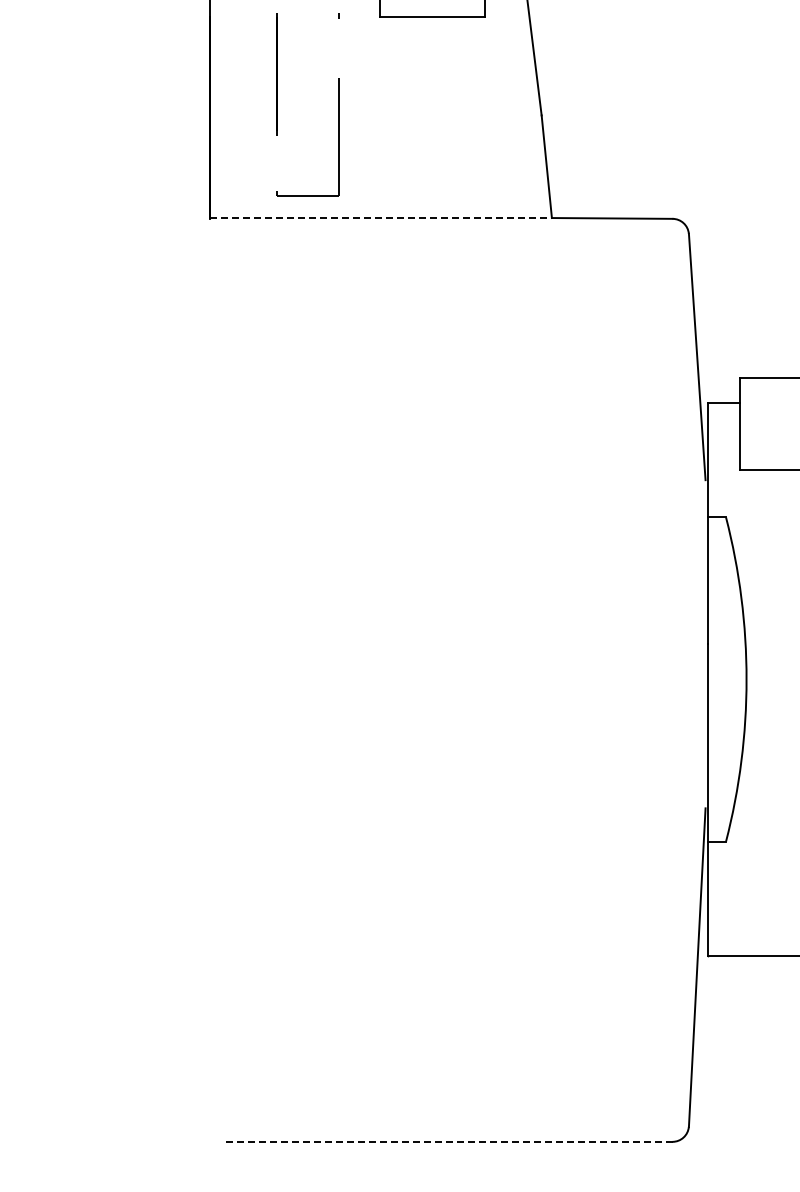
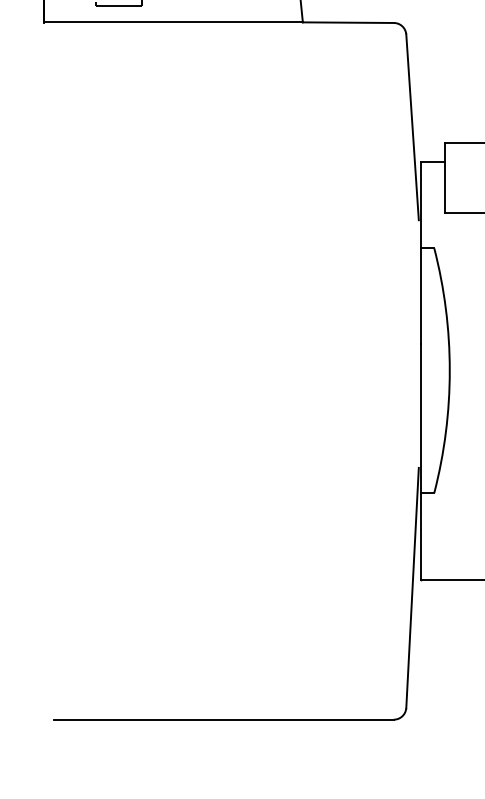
line: (381, 218) -> (174, 22), dashed -> solid
line: (446, 1141) -> (223, 719), dashed -> solid

